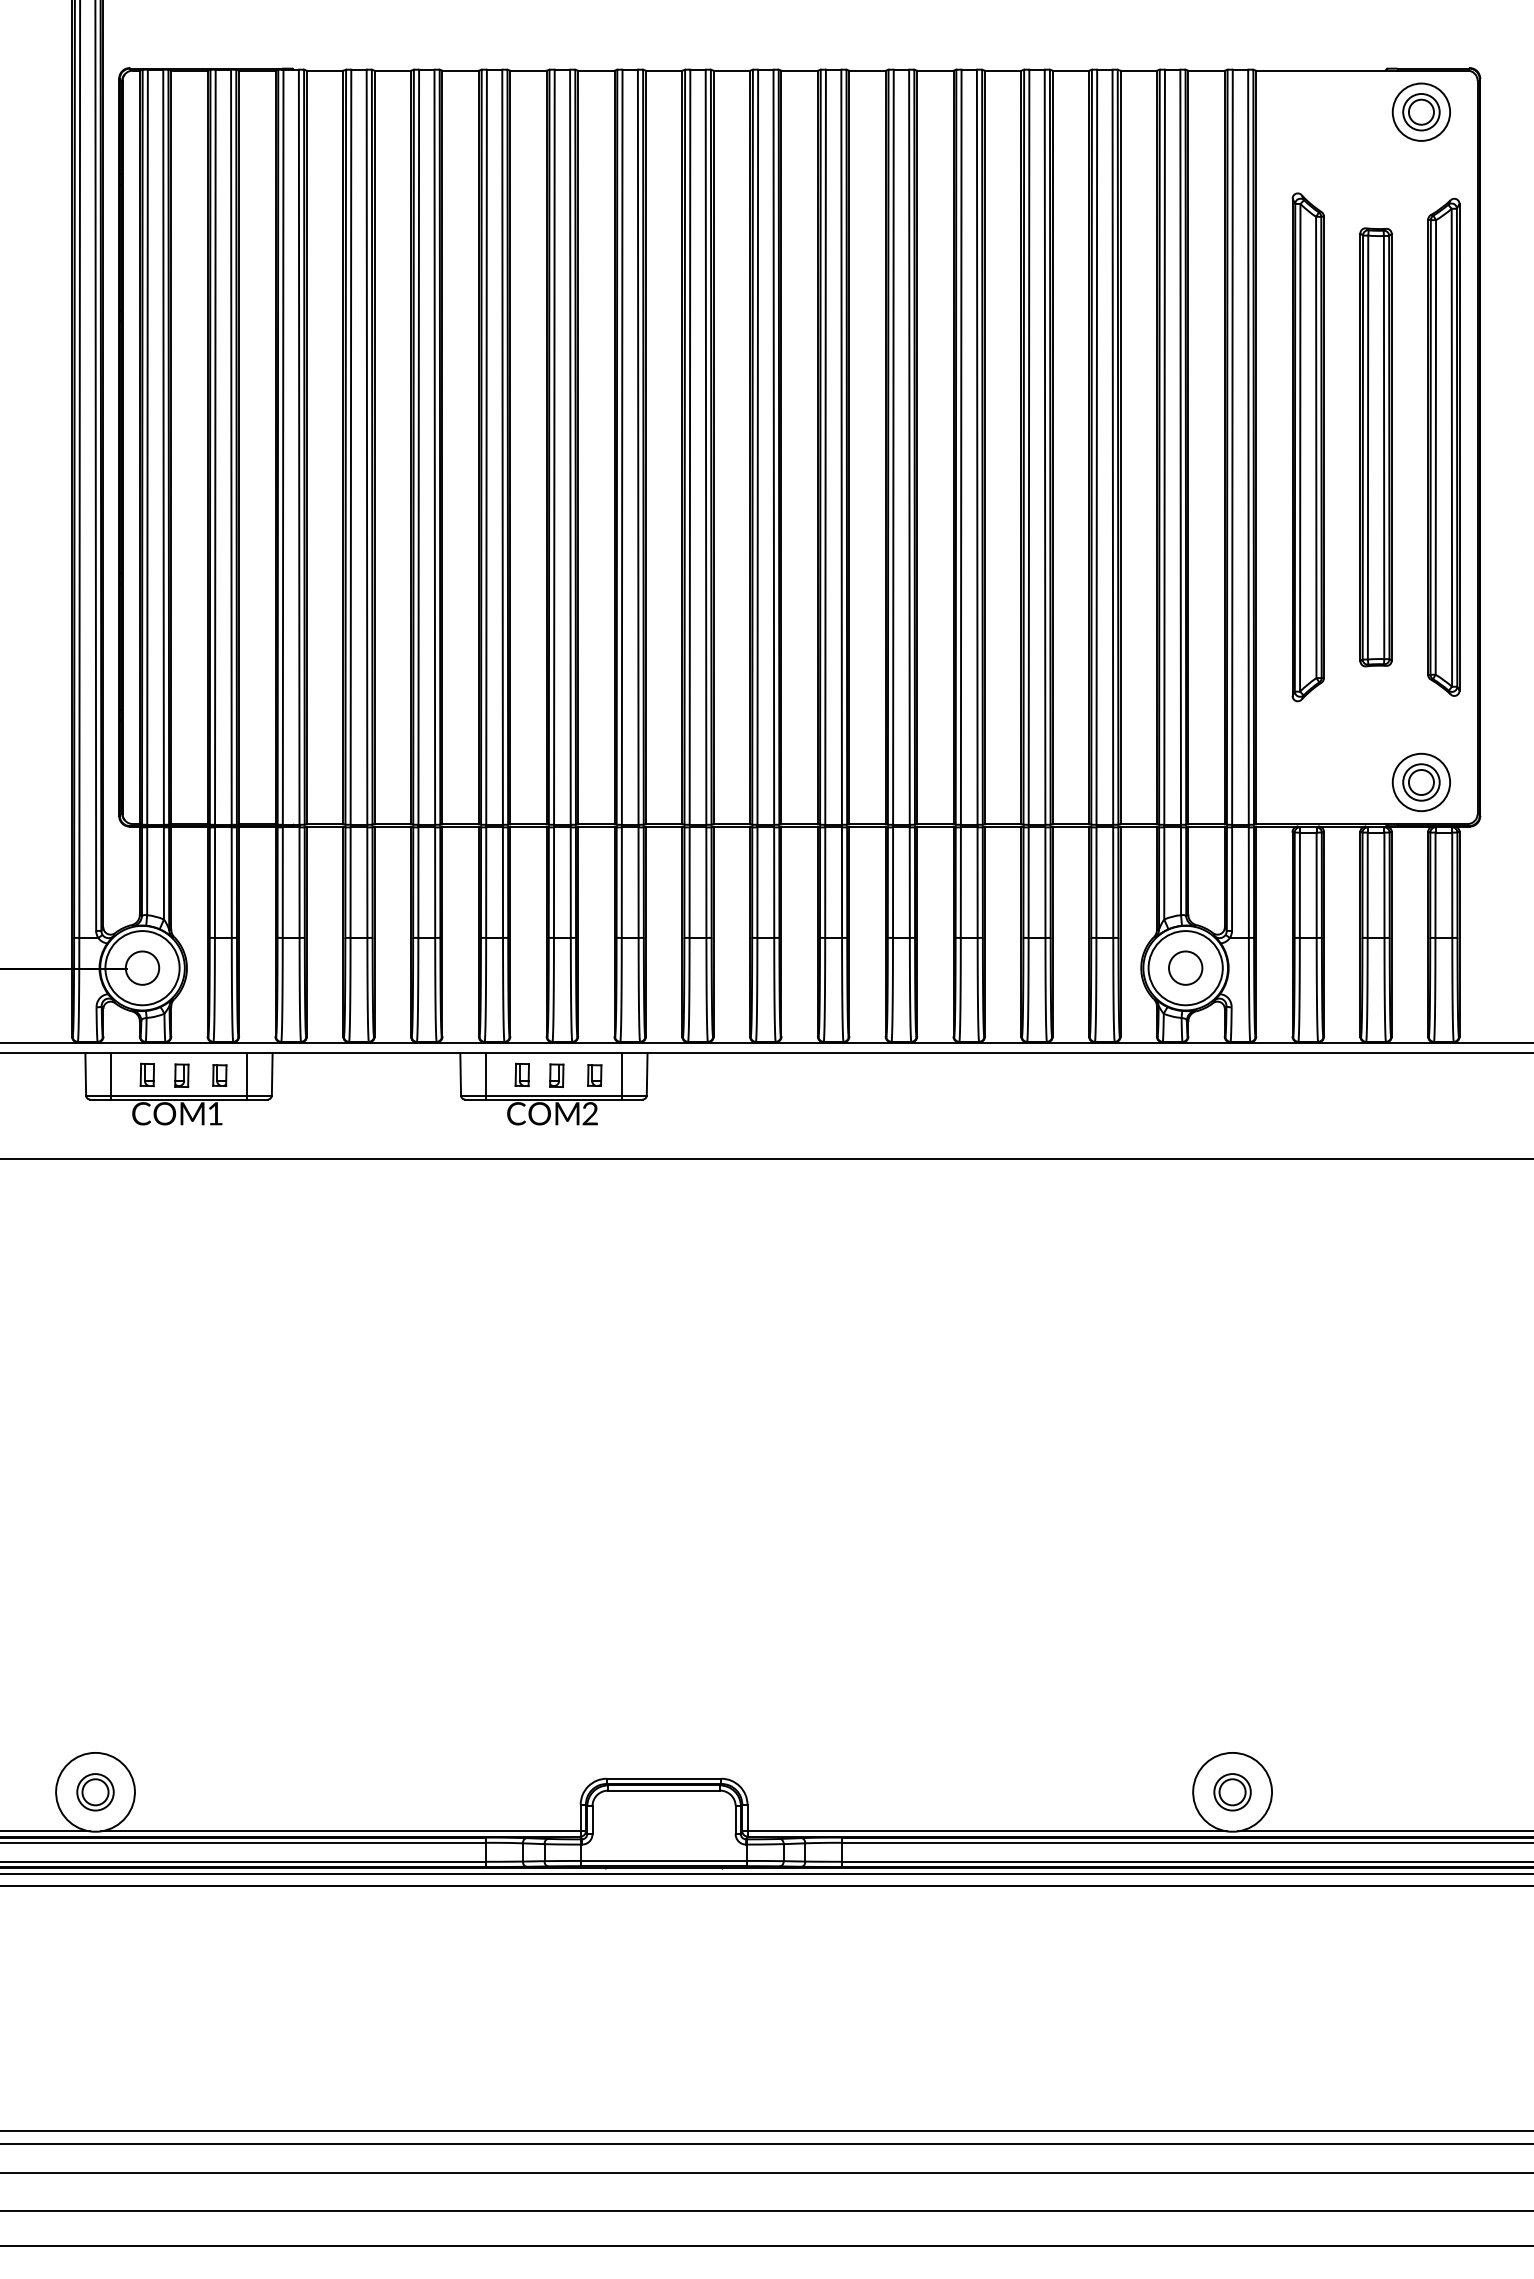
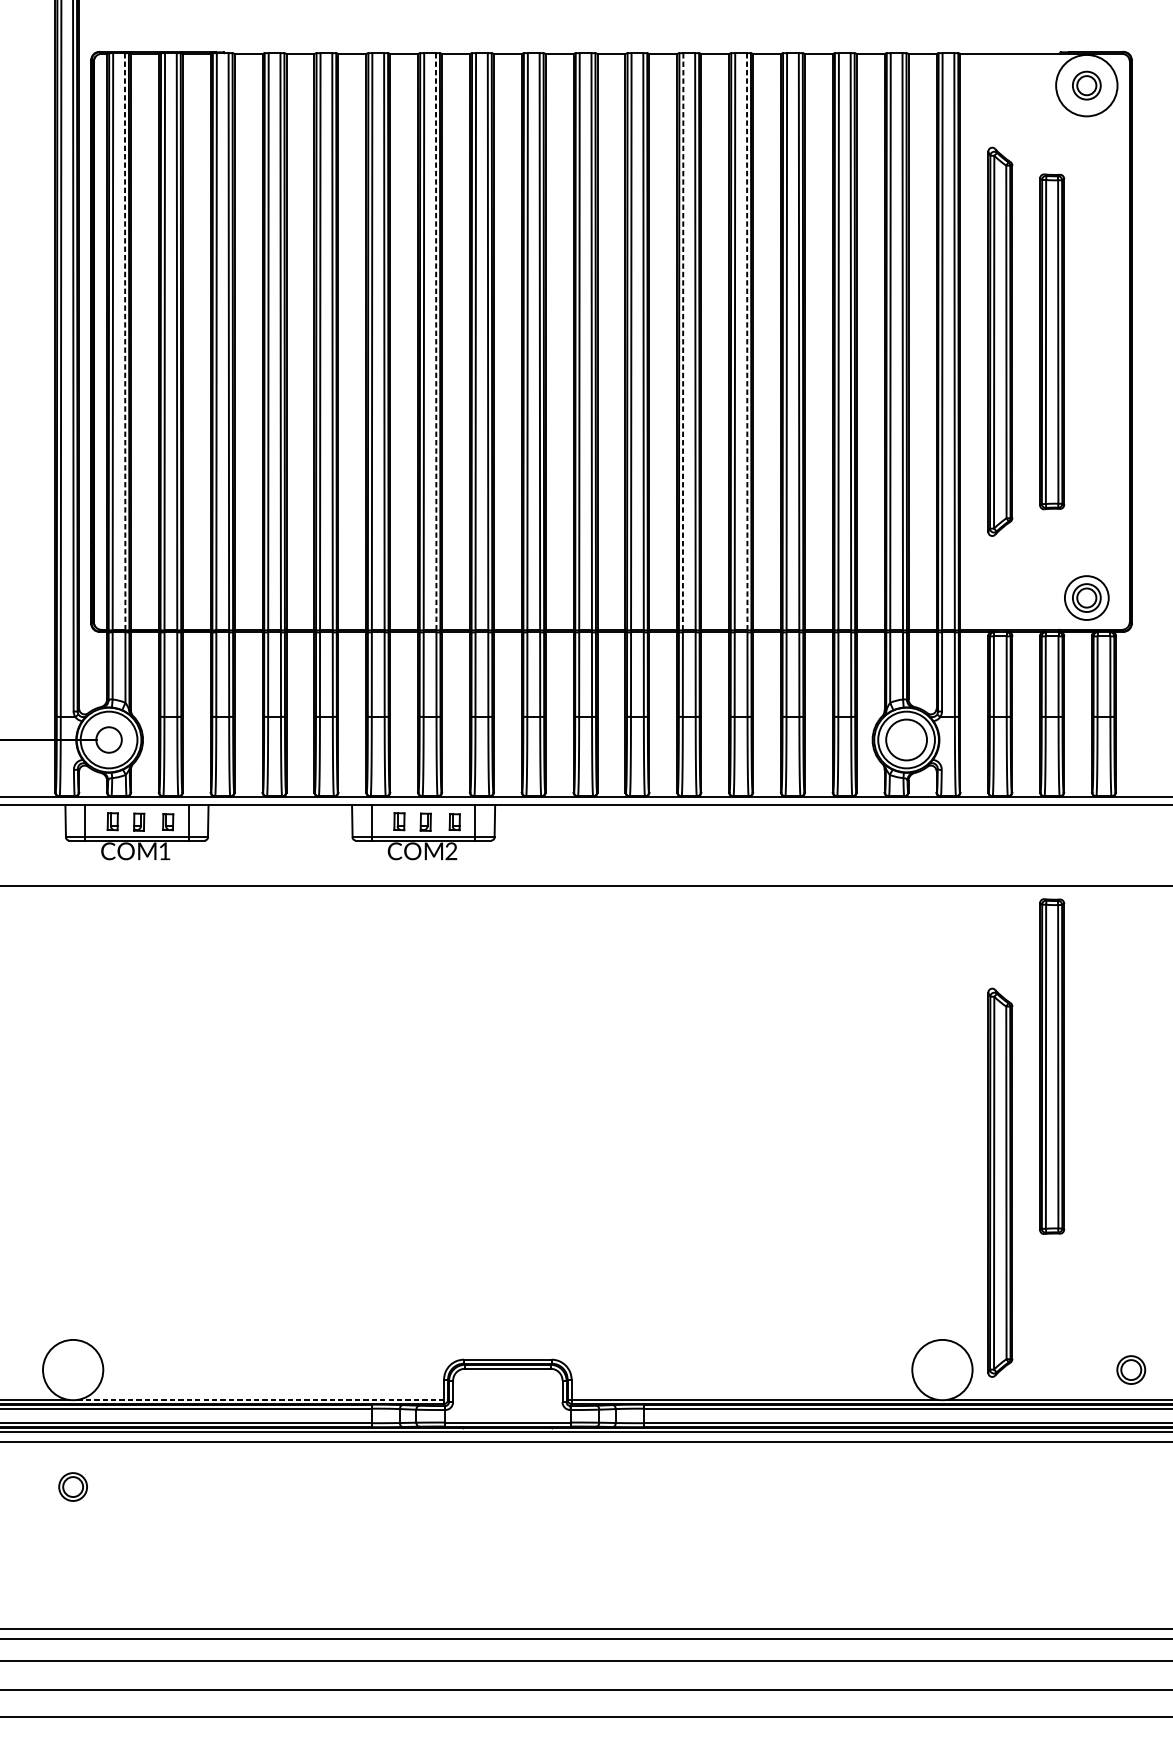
circle: (1421, 111) -> (1086, 85), size x1.4
part: (1443, 446) -> (1103, 341), removed
line: (163, 447) -> (125, 341), solid -> dashed
line: (570, 447) -> (436, 341), solid -> dashed
line: (893, 447) -> (683, 341), solid -> dashed
line: (977, 447) -> (747, 341), solid -> dashed
circle: (1185, 967) -> (906, 739), size x1.6
part: (1375, 1395) -> (1051, 1066), added
part: (1307, 1547) -> (999, 1182), added
part: (95, 1792) -> (73, 1487), moved
part: (1232, 1792) -> (1131, 1370), moved
line: (343, 1831) -> (262, 1400), solid -> dashed

